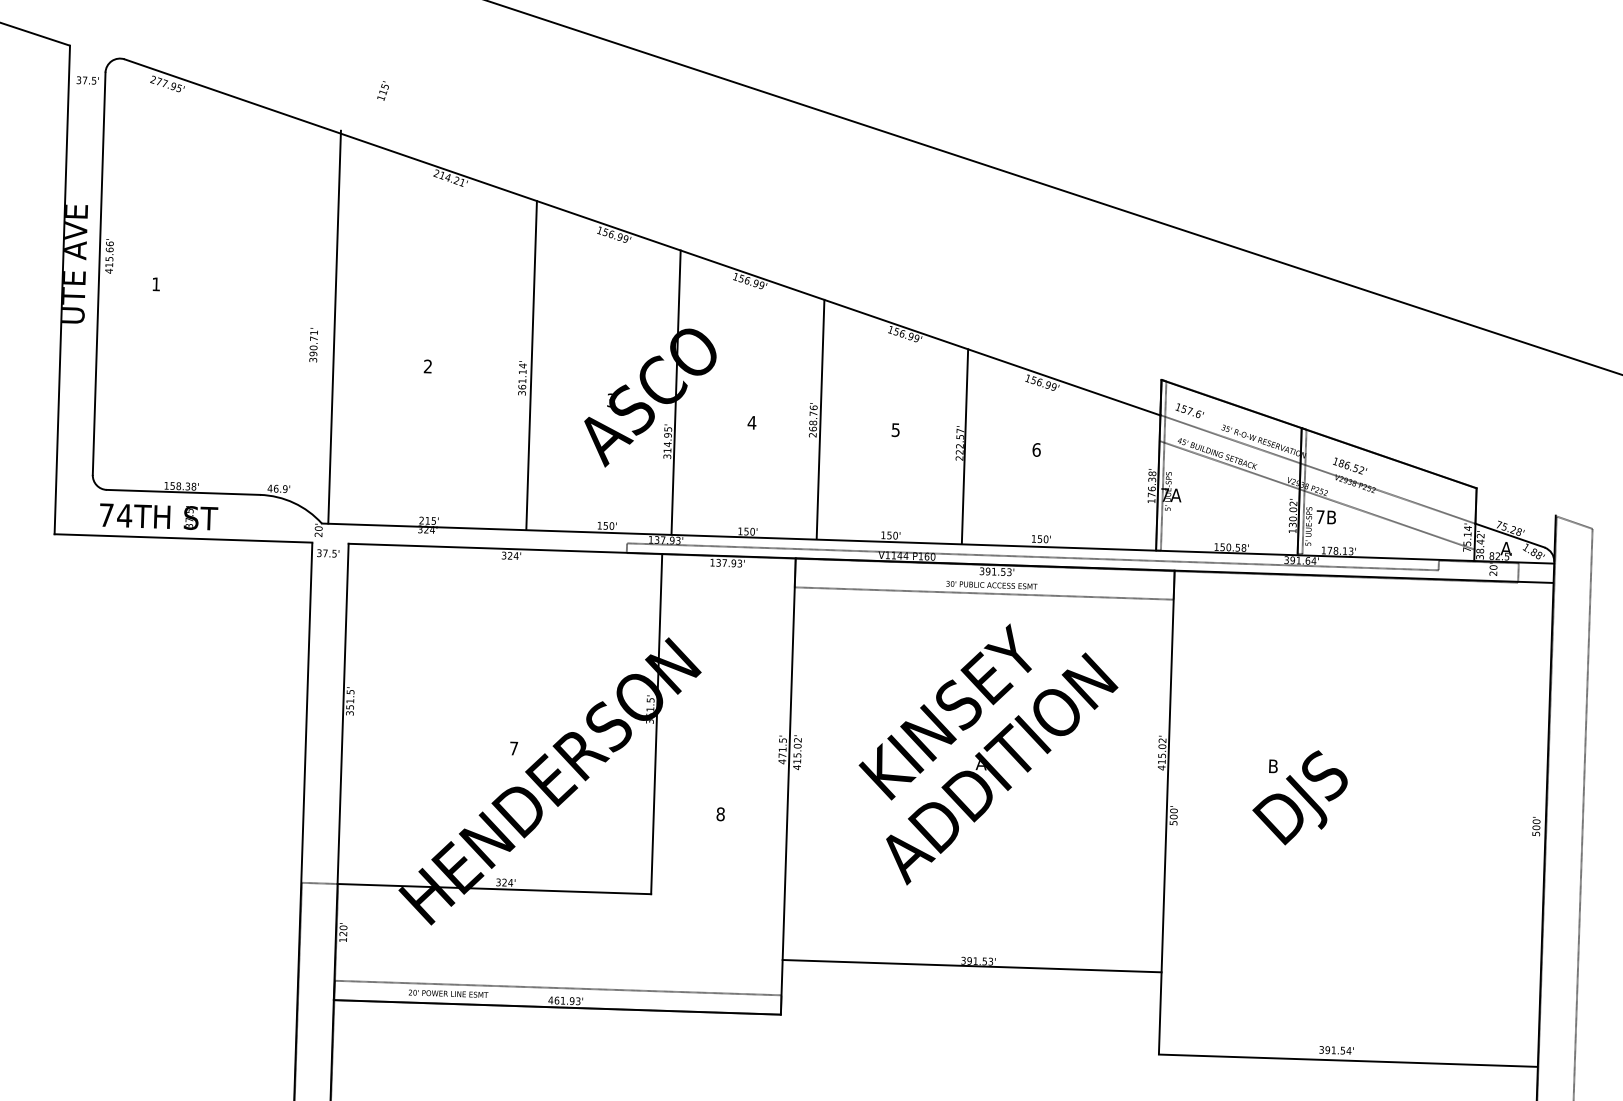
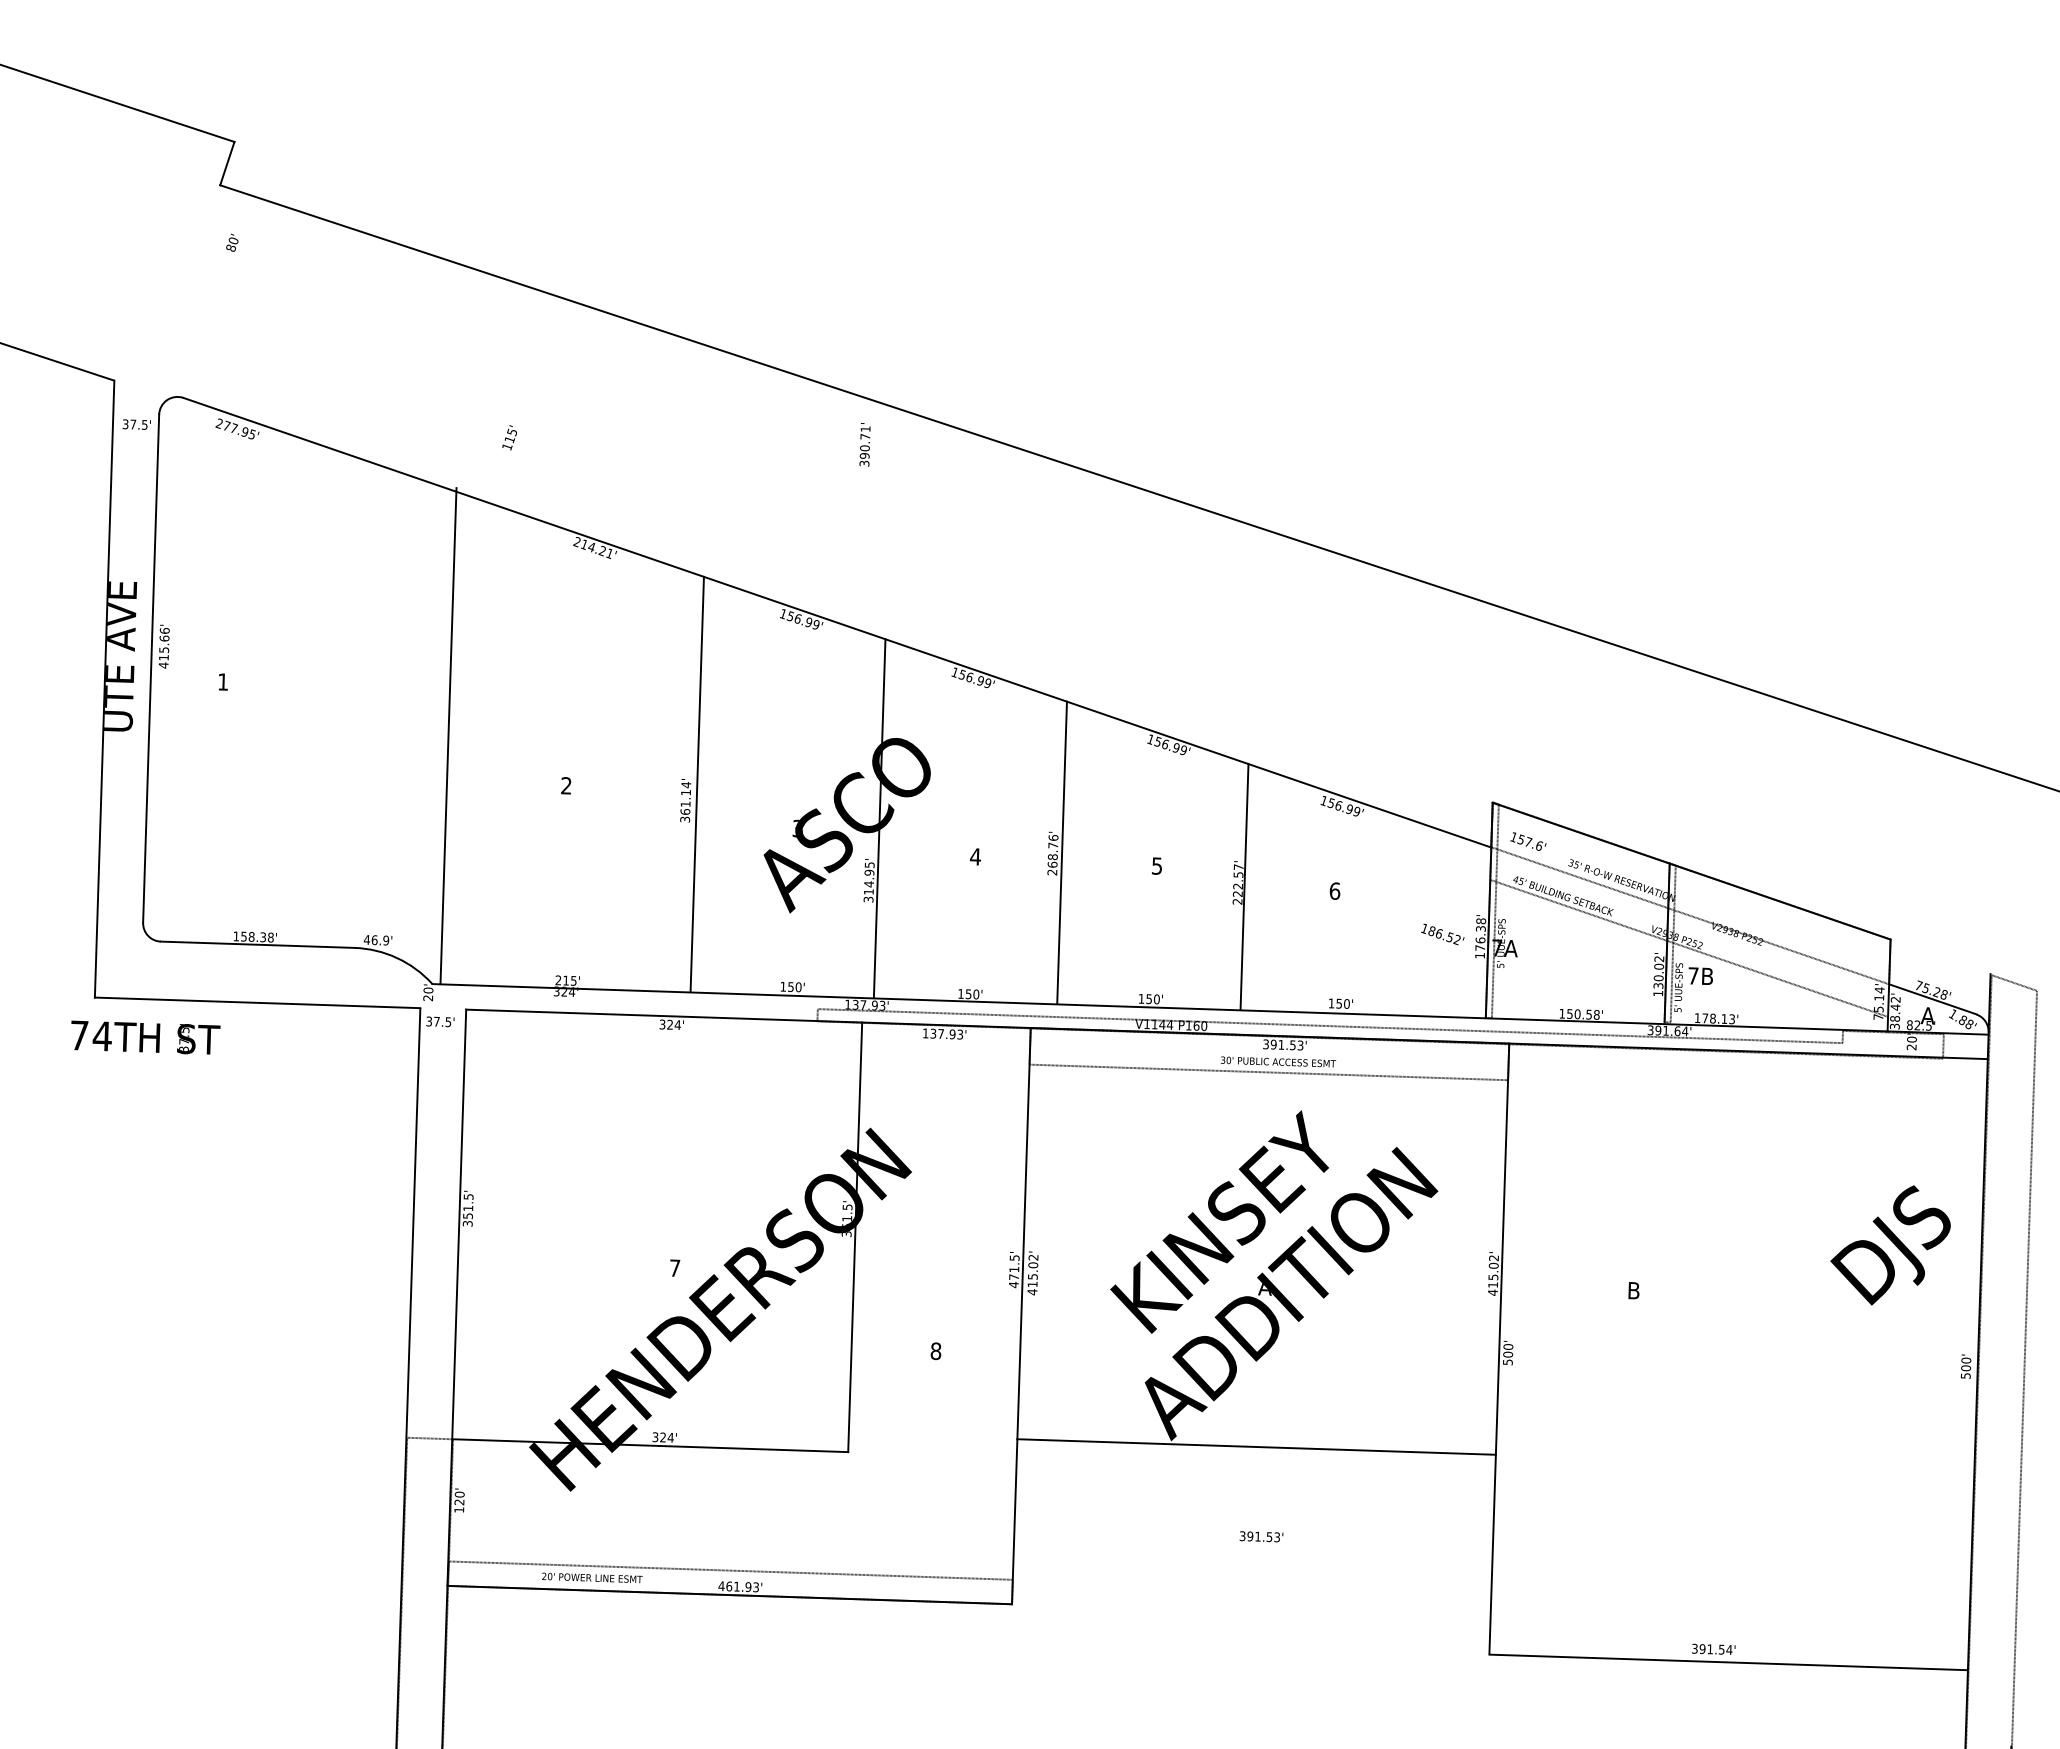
text: (313, 344) -> (864, 444), moved
text: (1349, 466) -> (1442, 934), moved
text: (158, 516) -> (145, 1037), moved
text: (1299, 797) -> (1890, 1245), moved
line: (972, 965) -> (1256, 1446), moved

